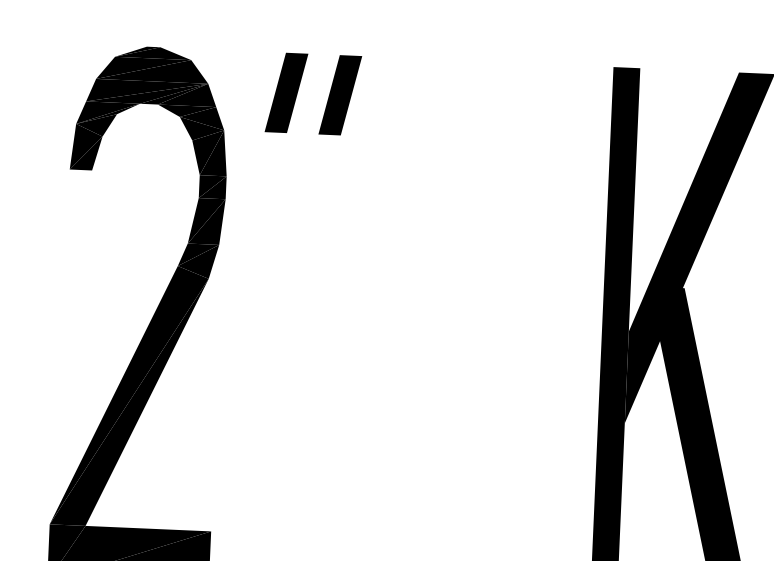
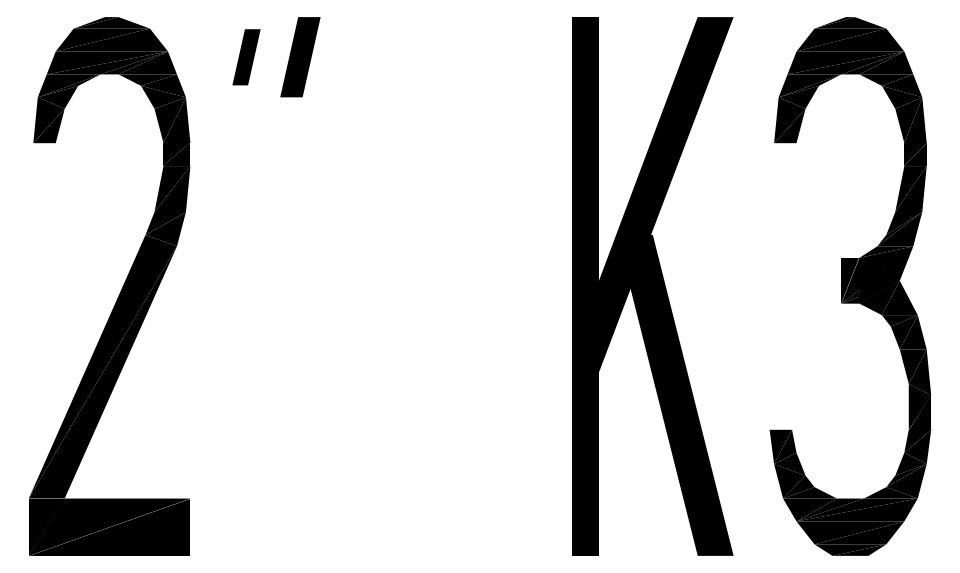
part: (286, 93) -> (246, 57), size x0.7

